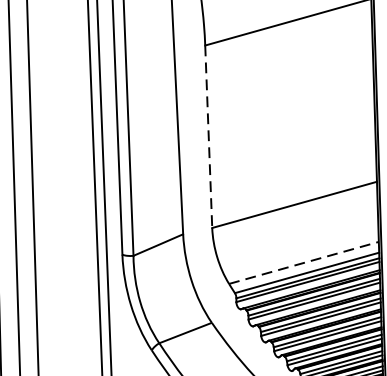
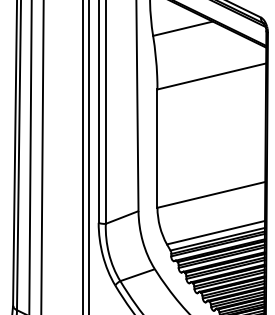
line: (208, 138) -> (157, 149), dashed -> solid
line: (304, 262) -> (216, 232), dashed -> solid

